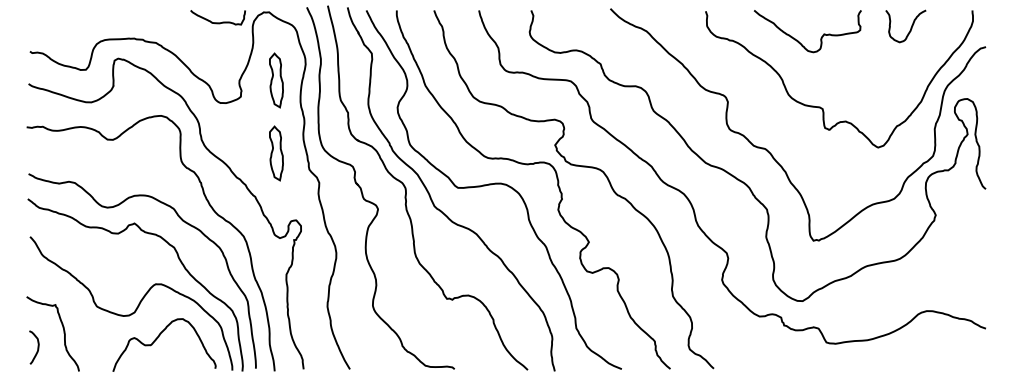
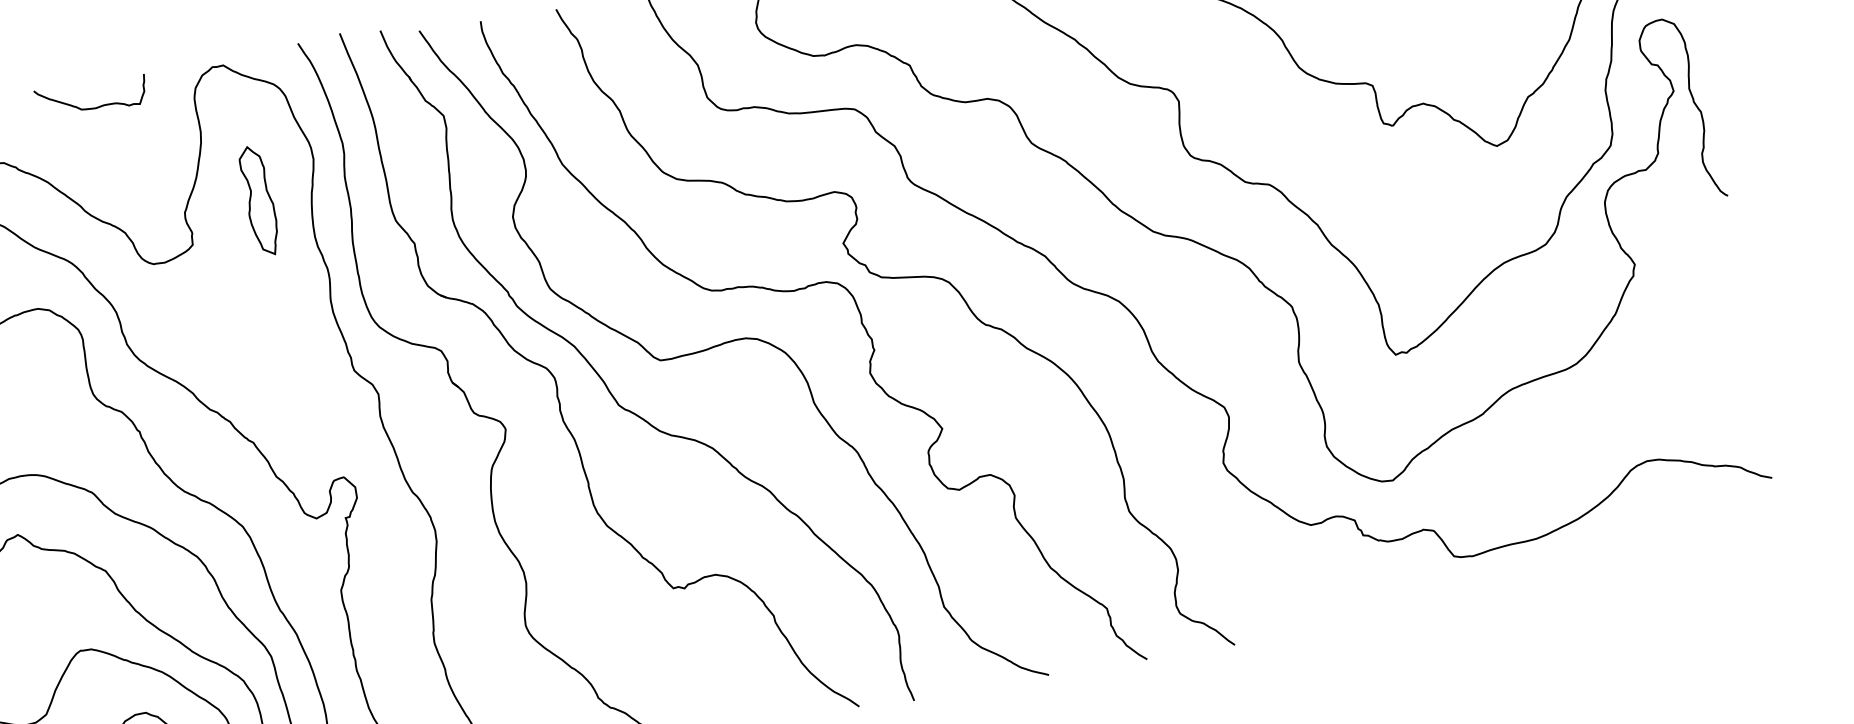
curve: (217, 22) -> (91, 107), moved
part: (276, 153) -> (282, 348), removed

